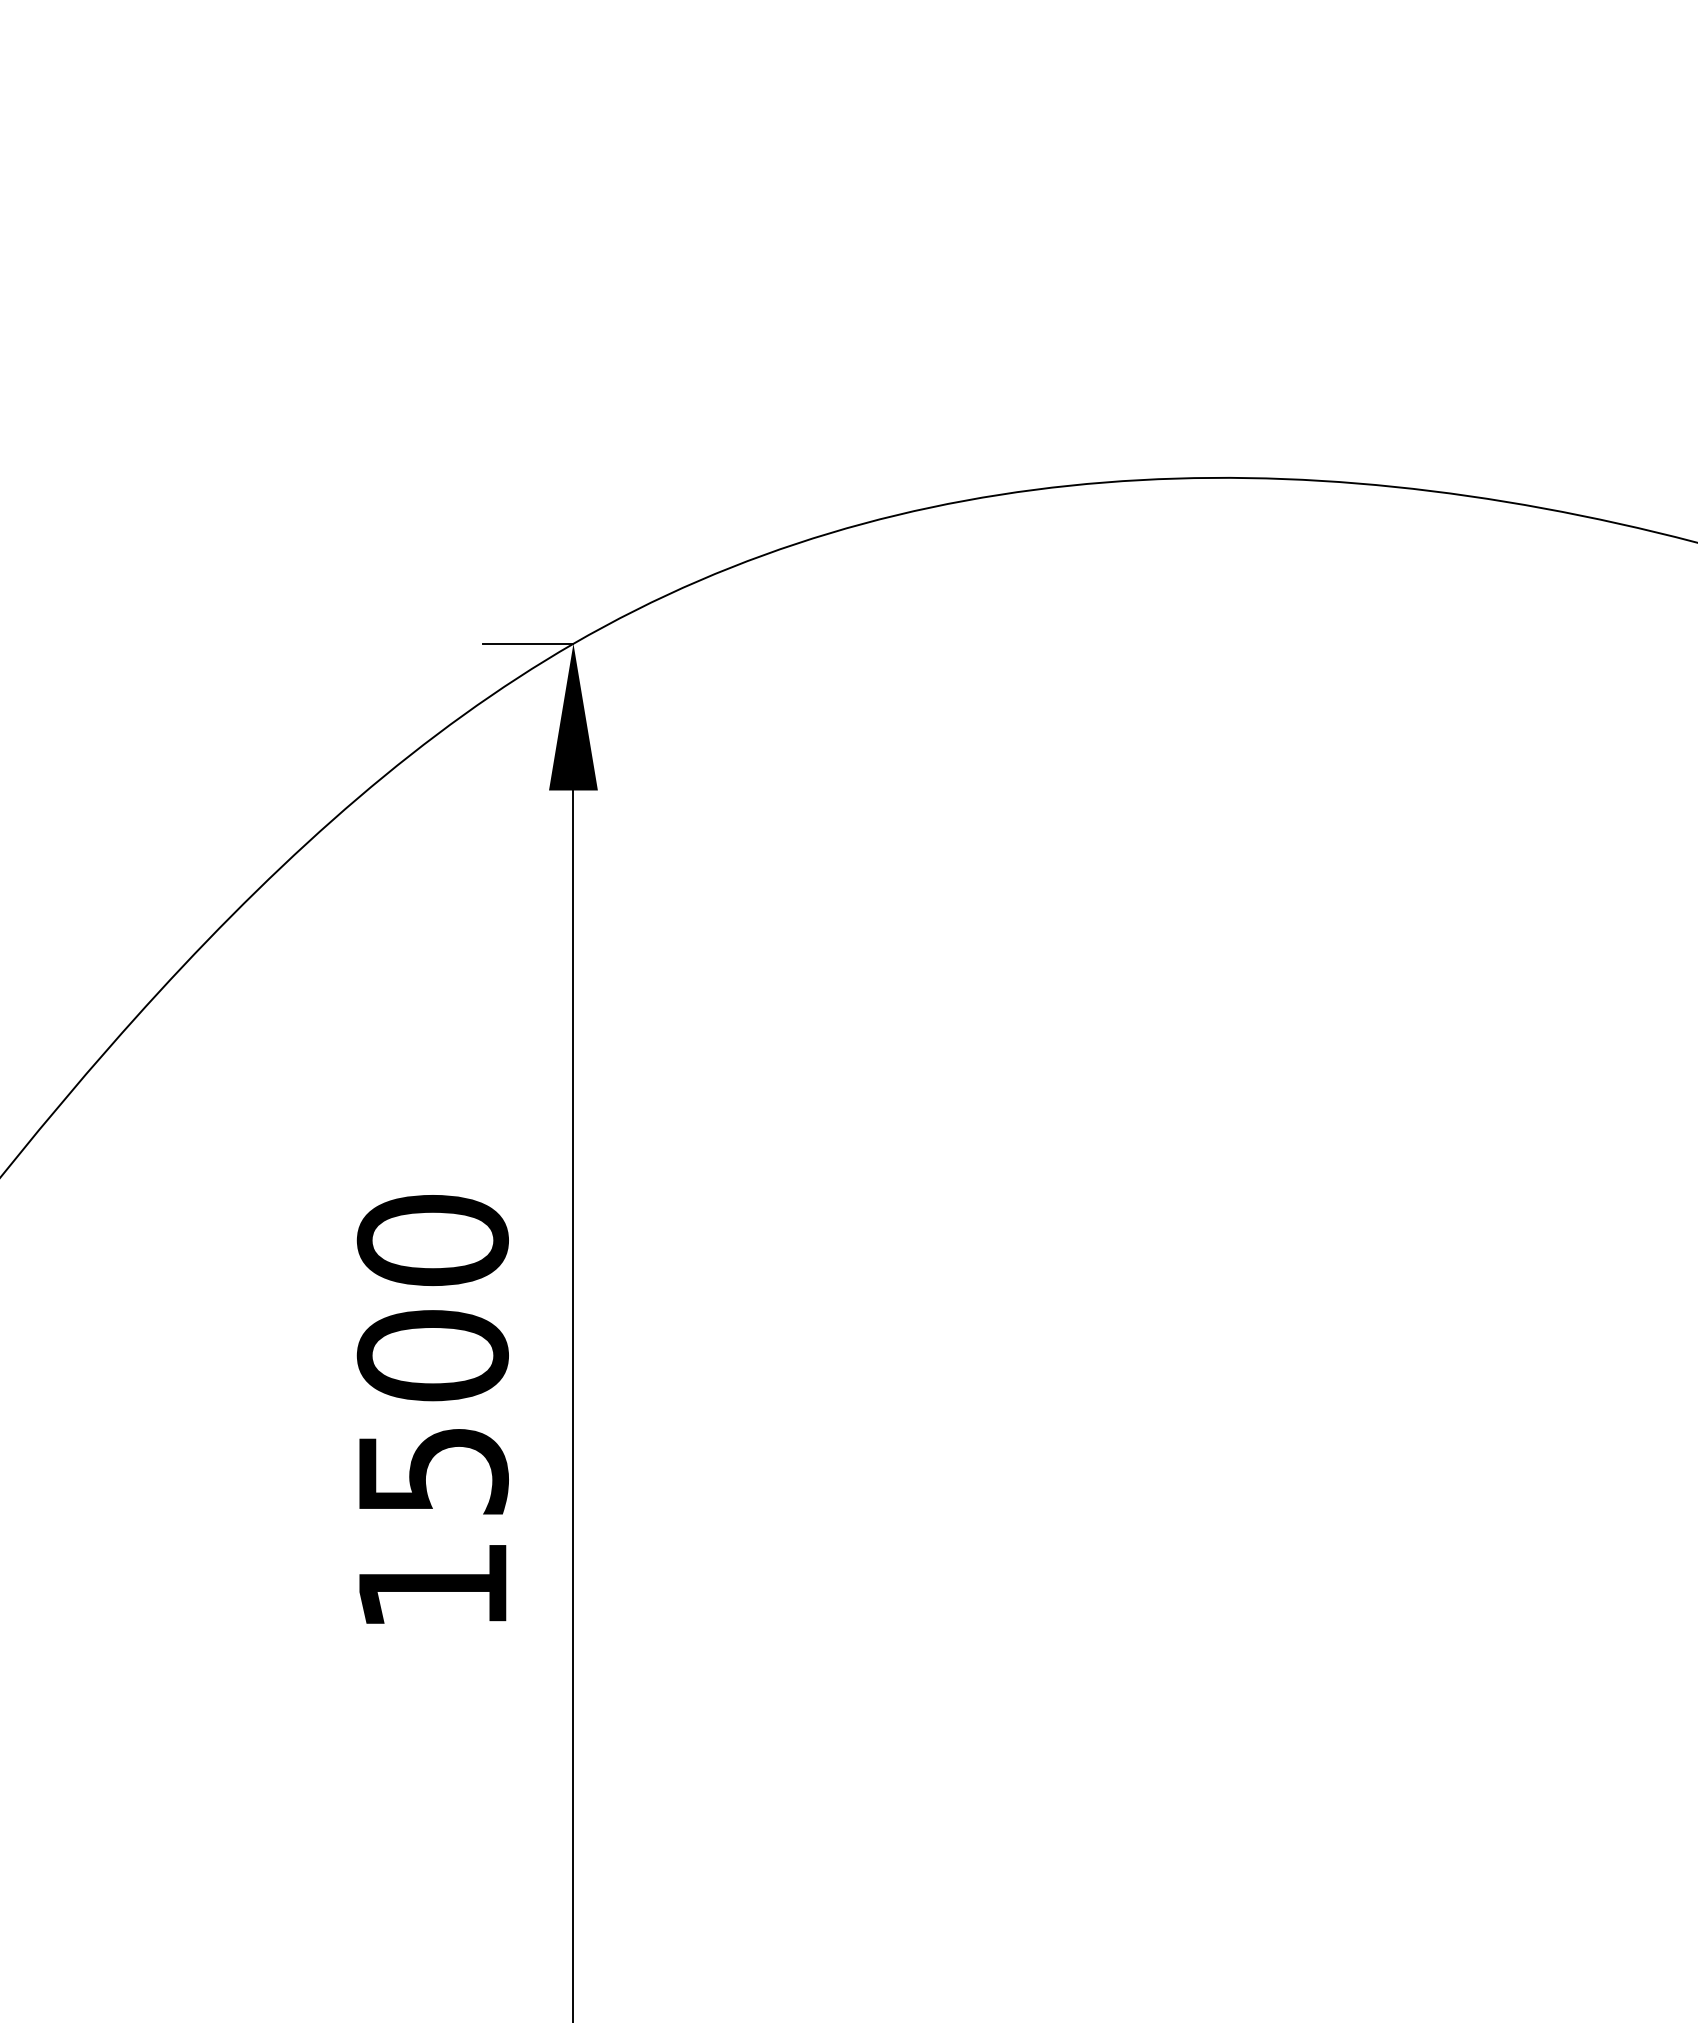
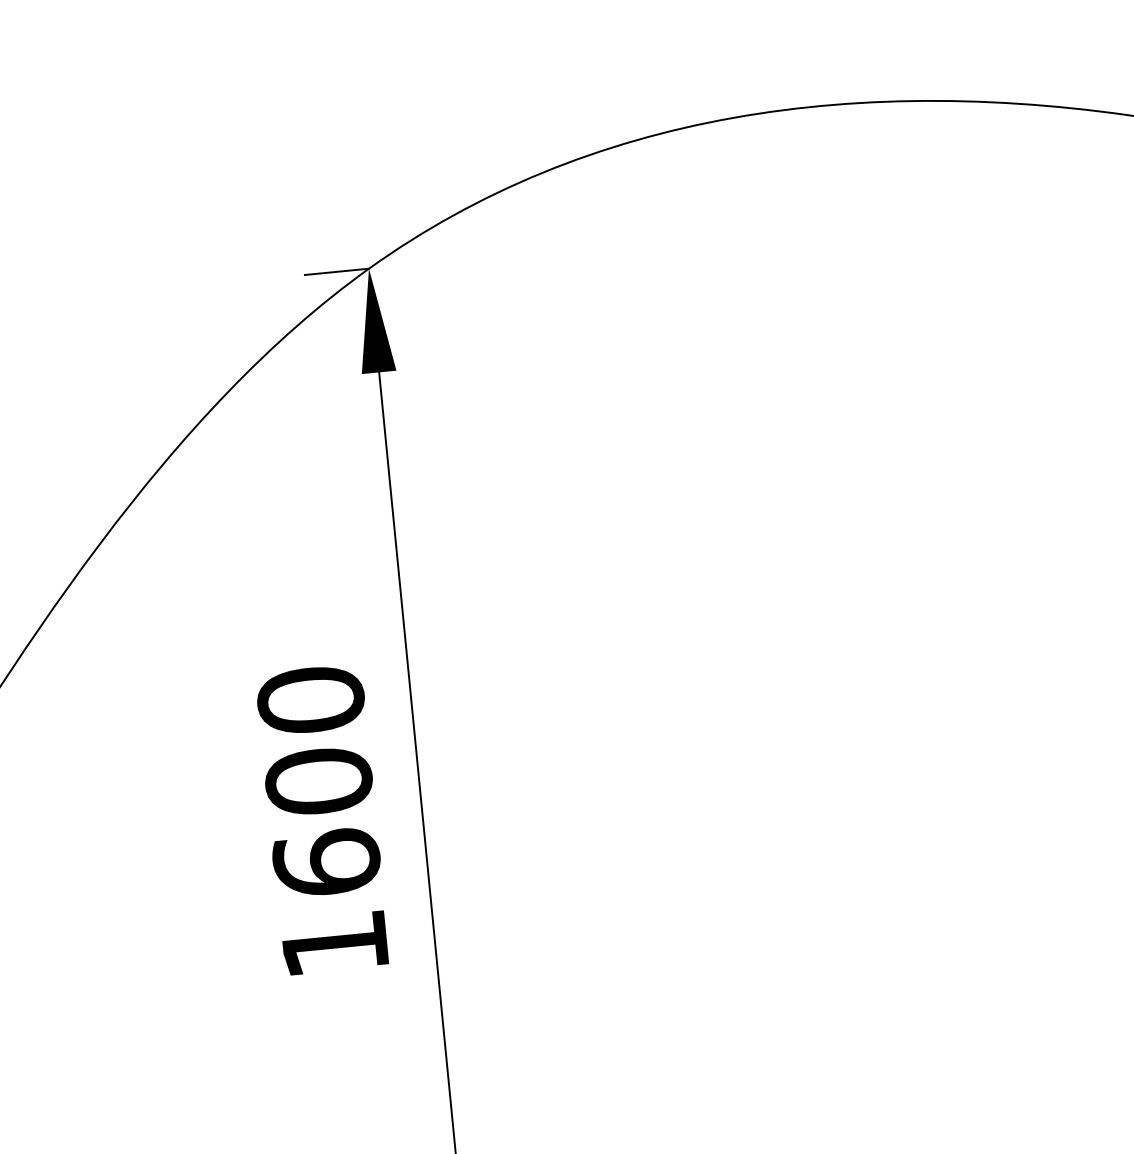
text: (432, 1469) -> (326, 862), 1500 -> 1600

